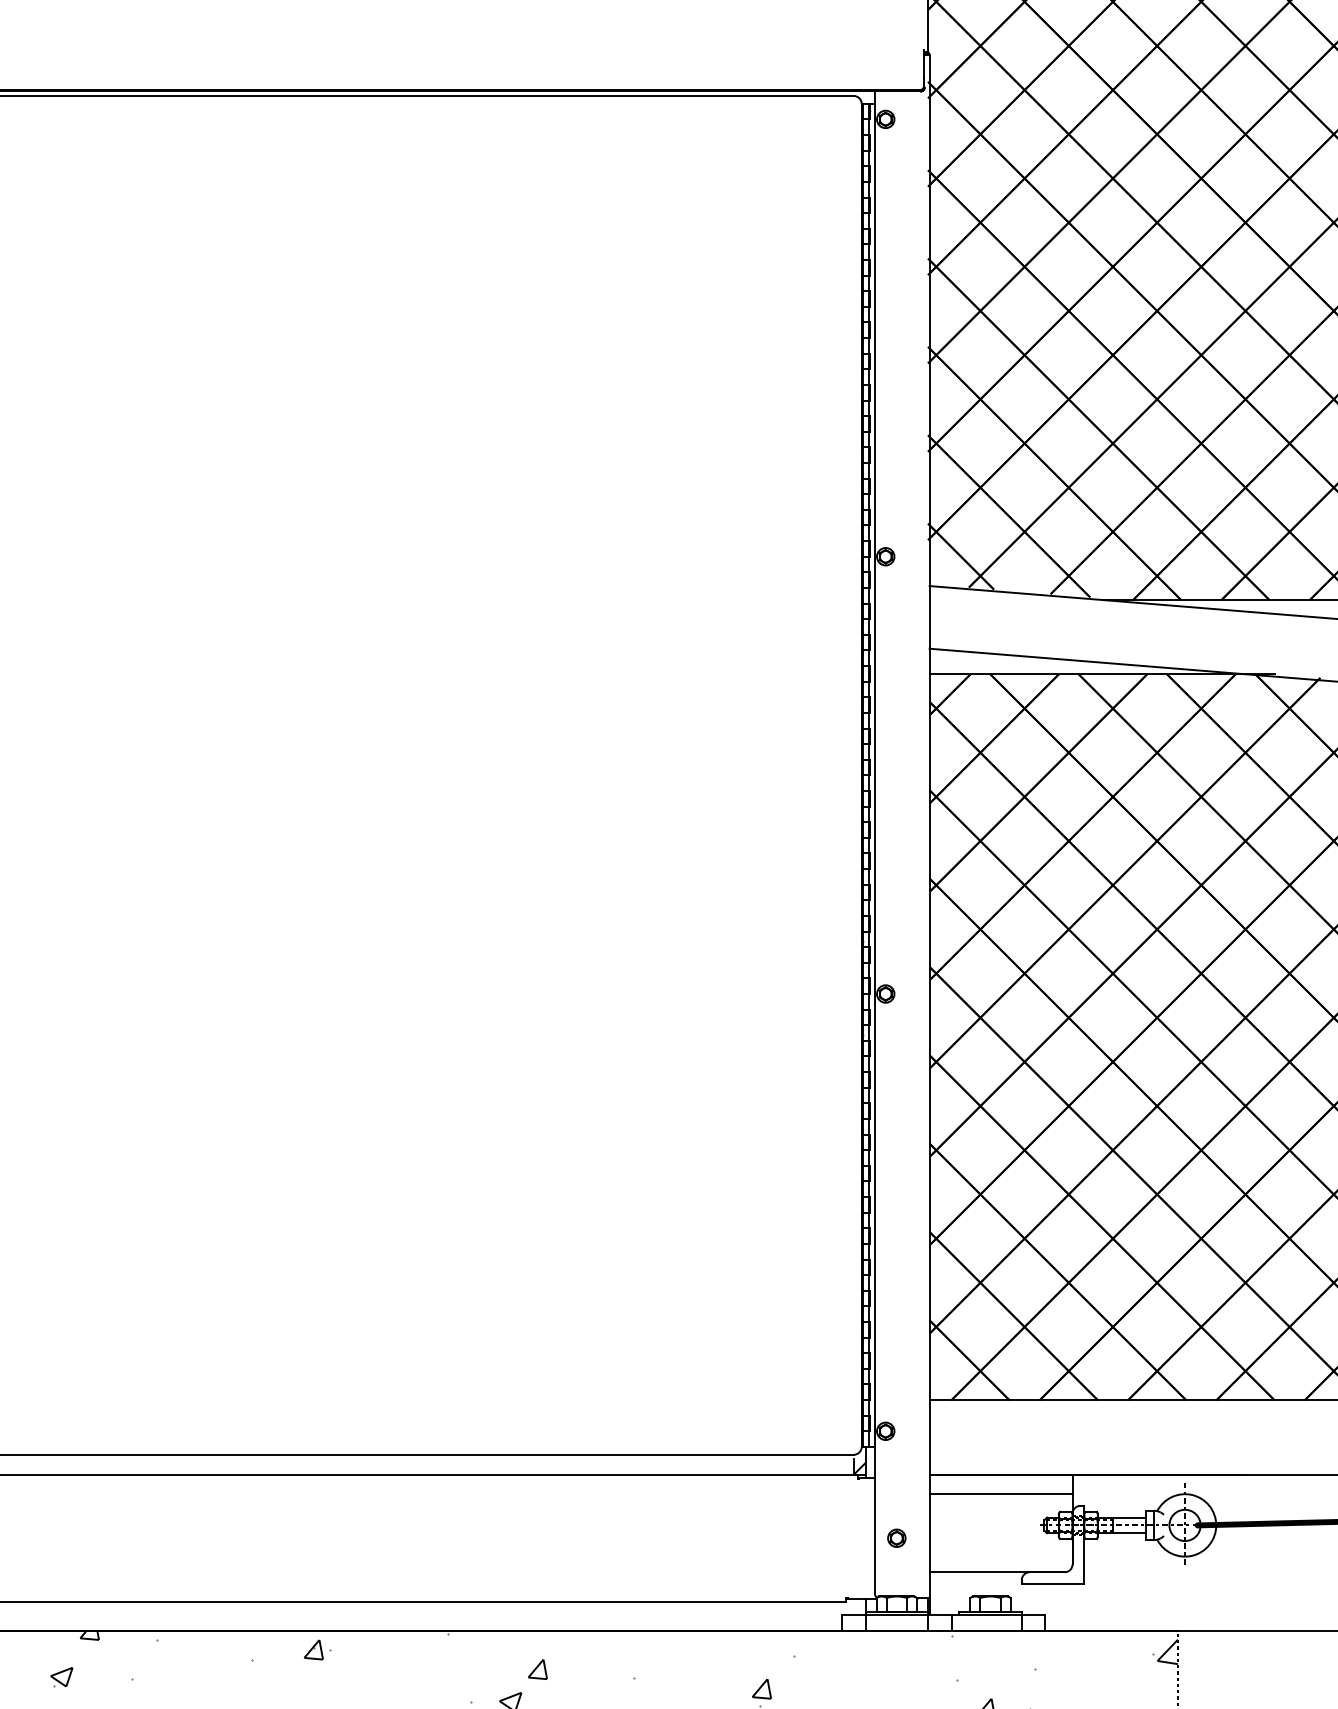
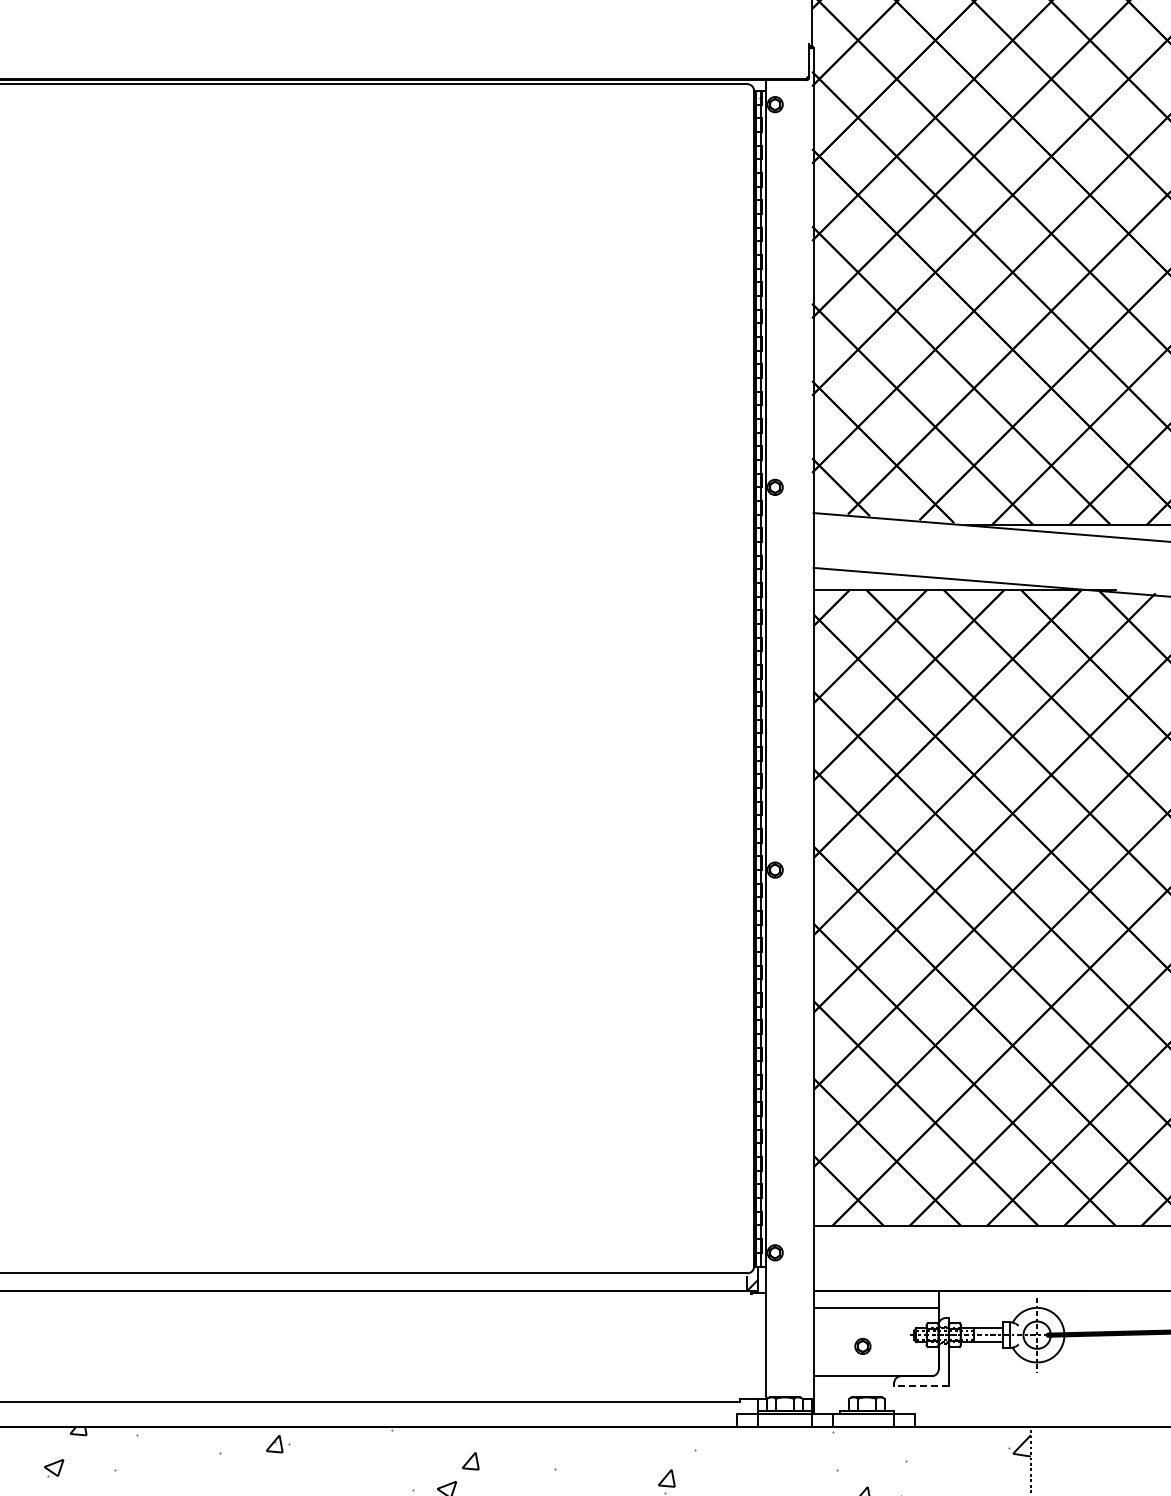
part: (896, 1537) -> (862, 1345), moved
line: (1052, 1584) -> (921, 1386), solid -> dashed

